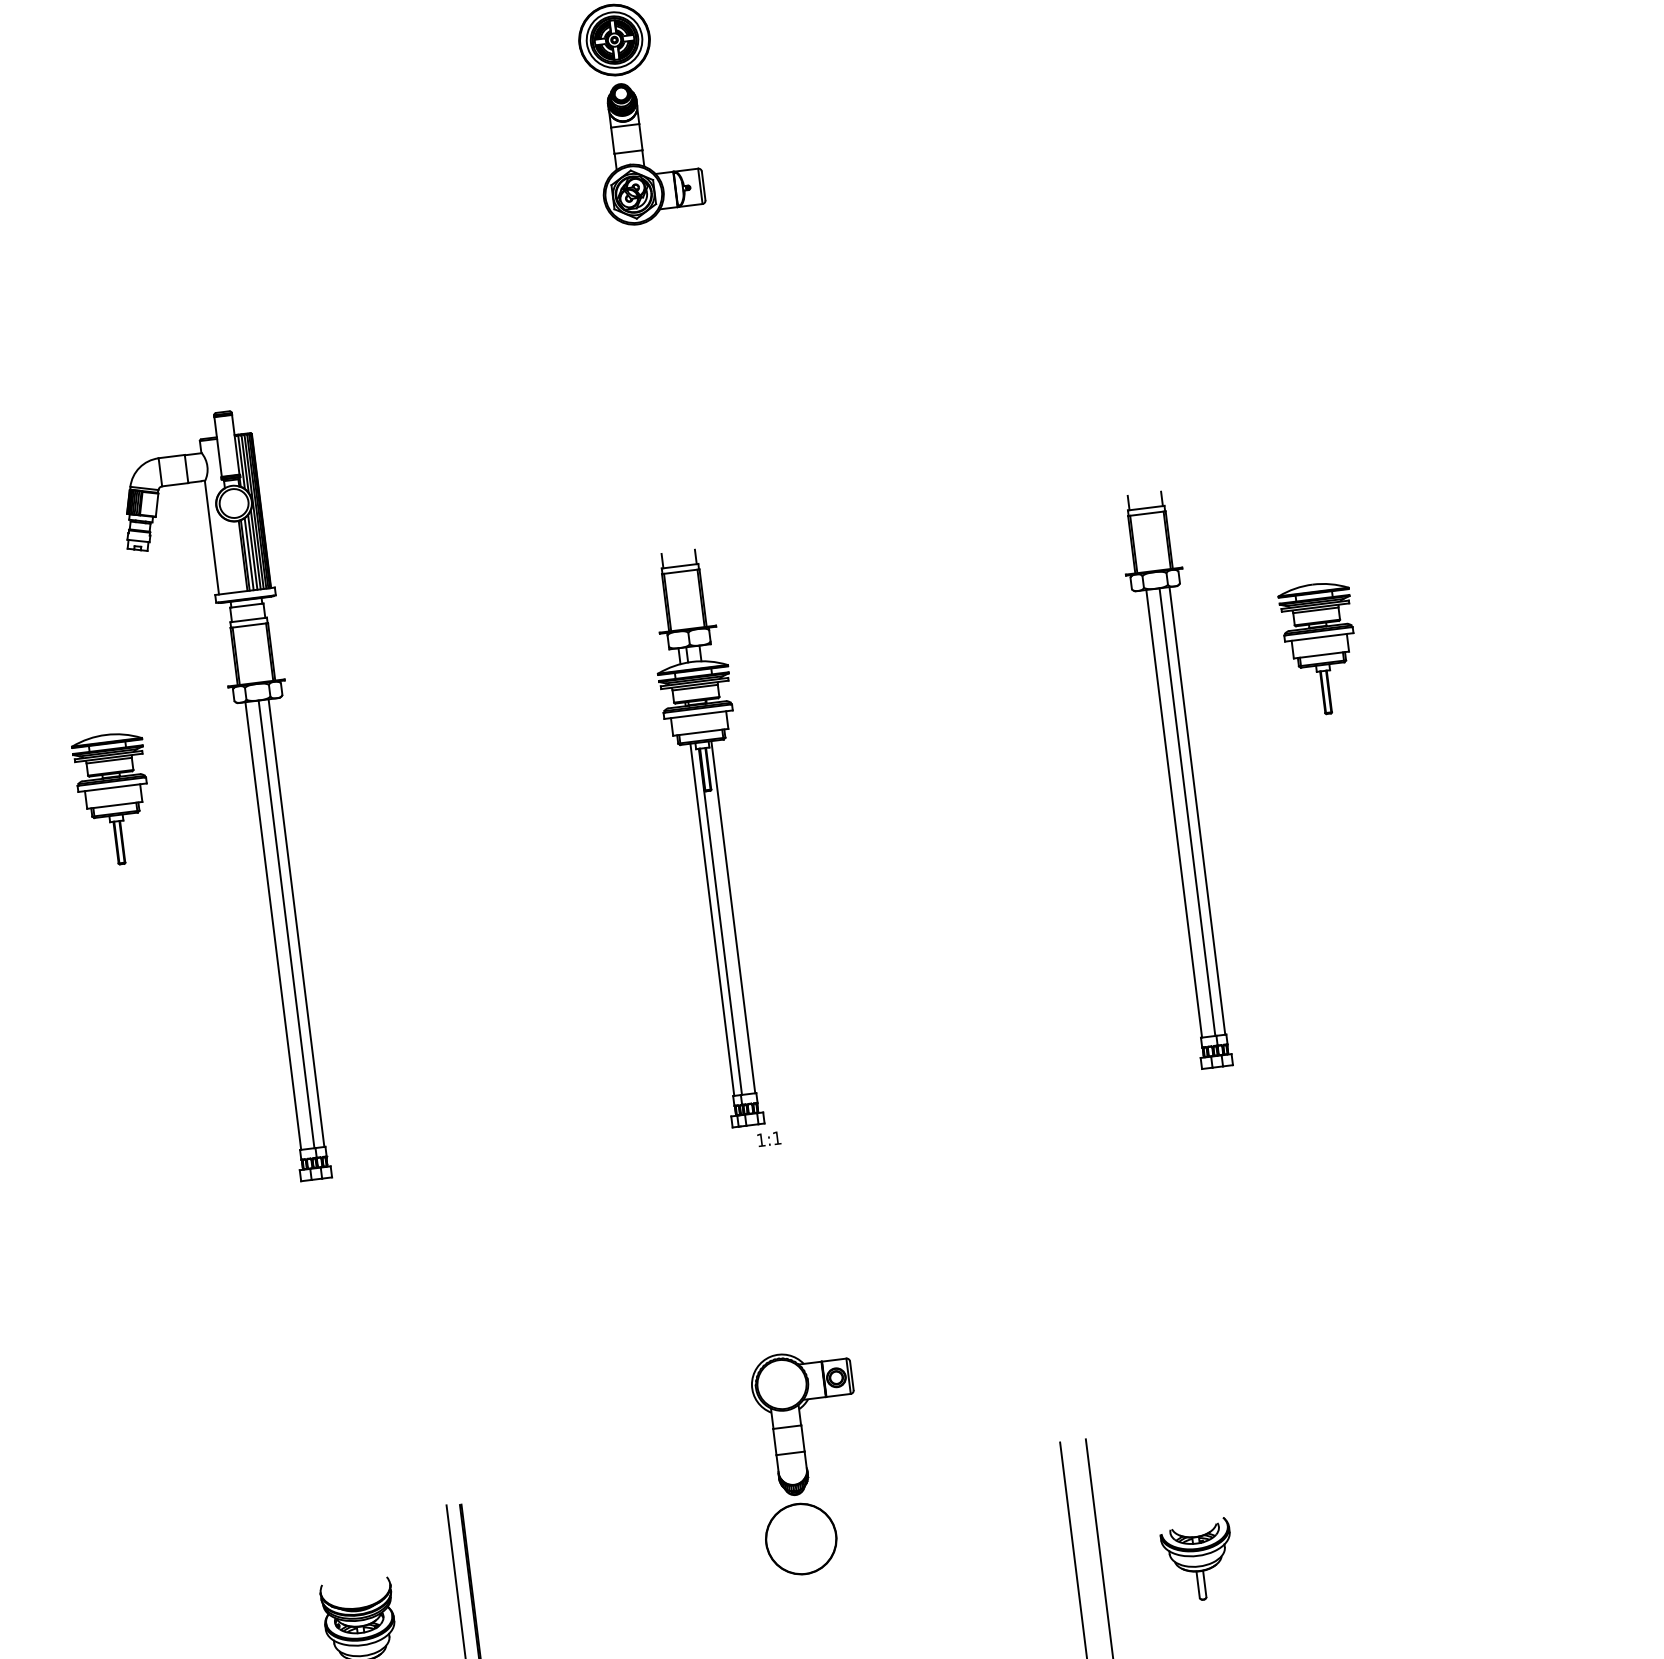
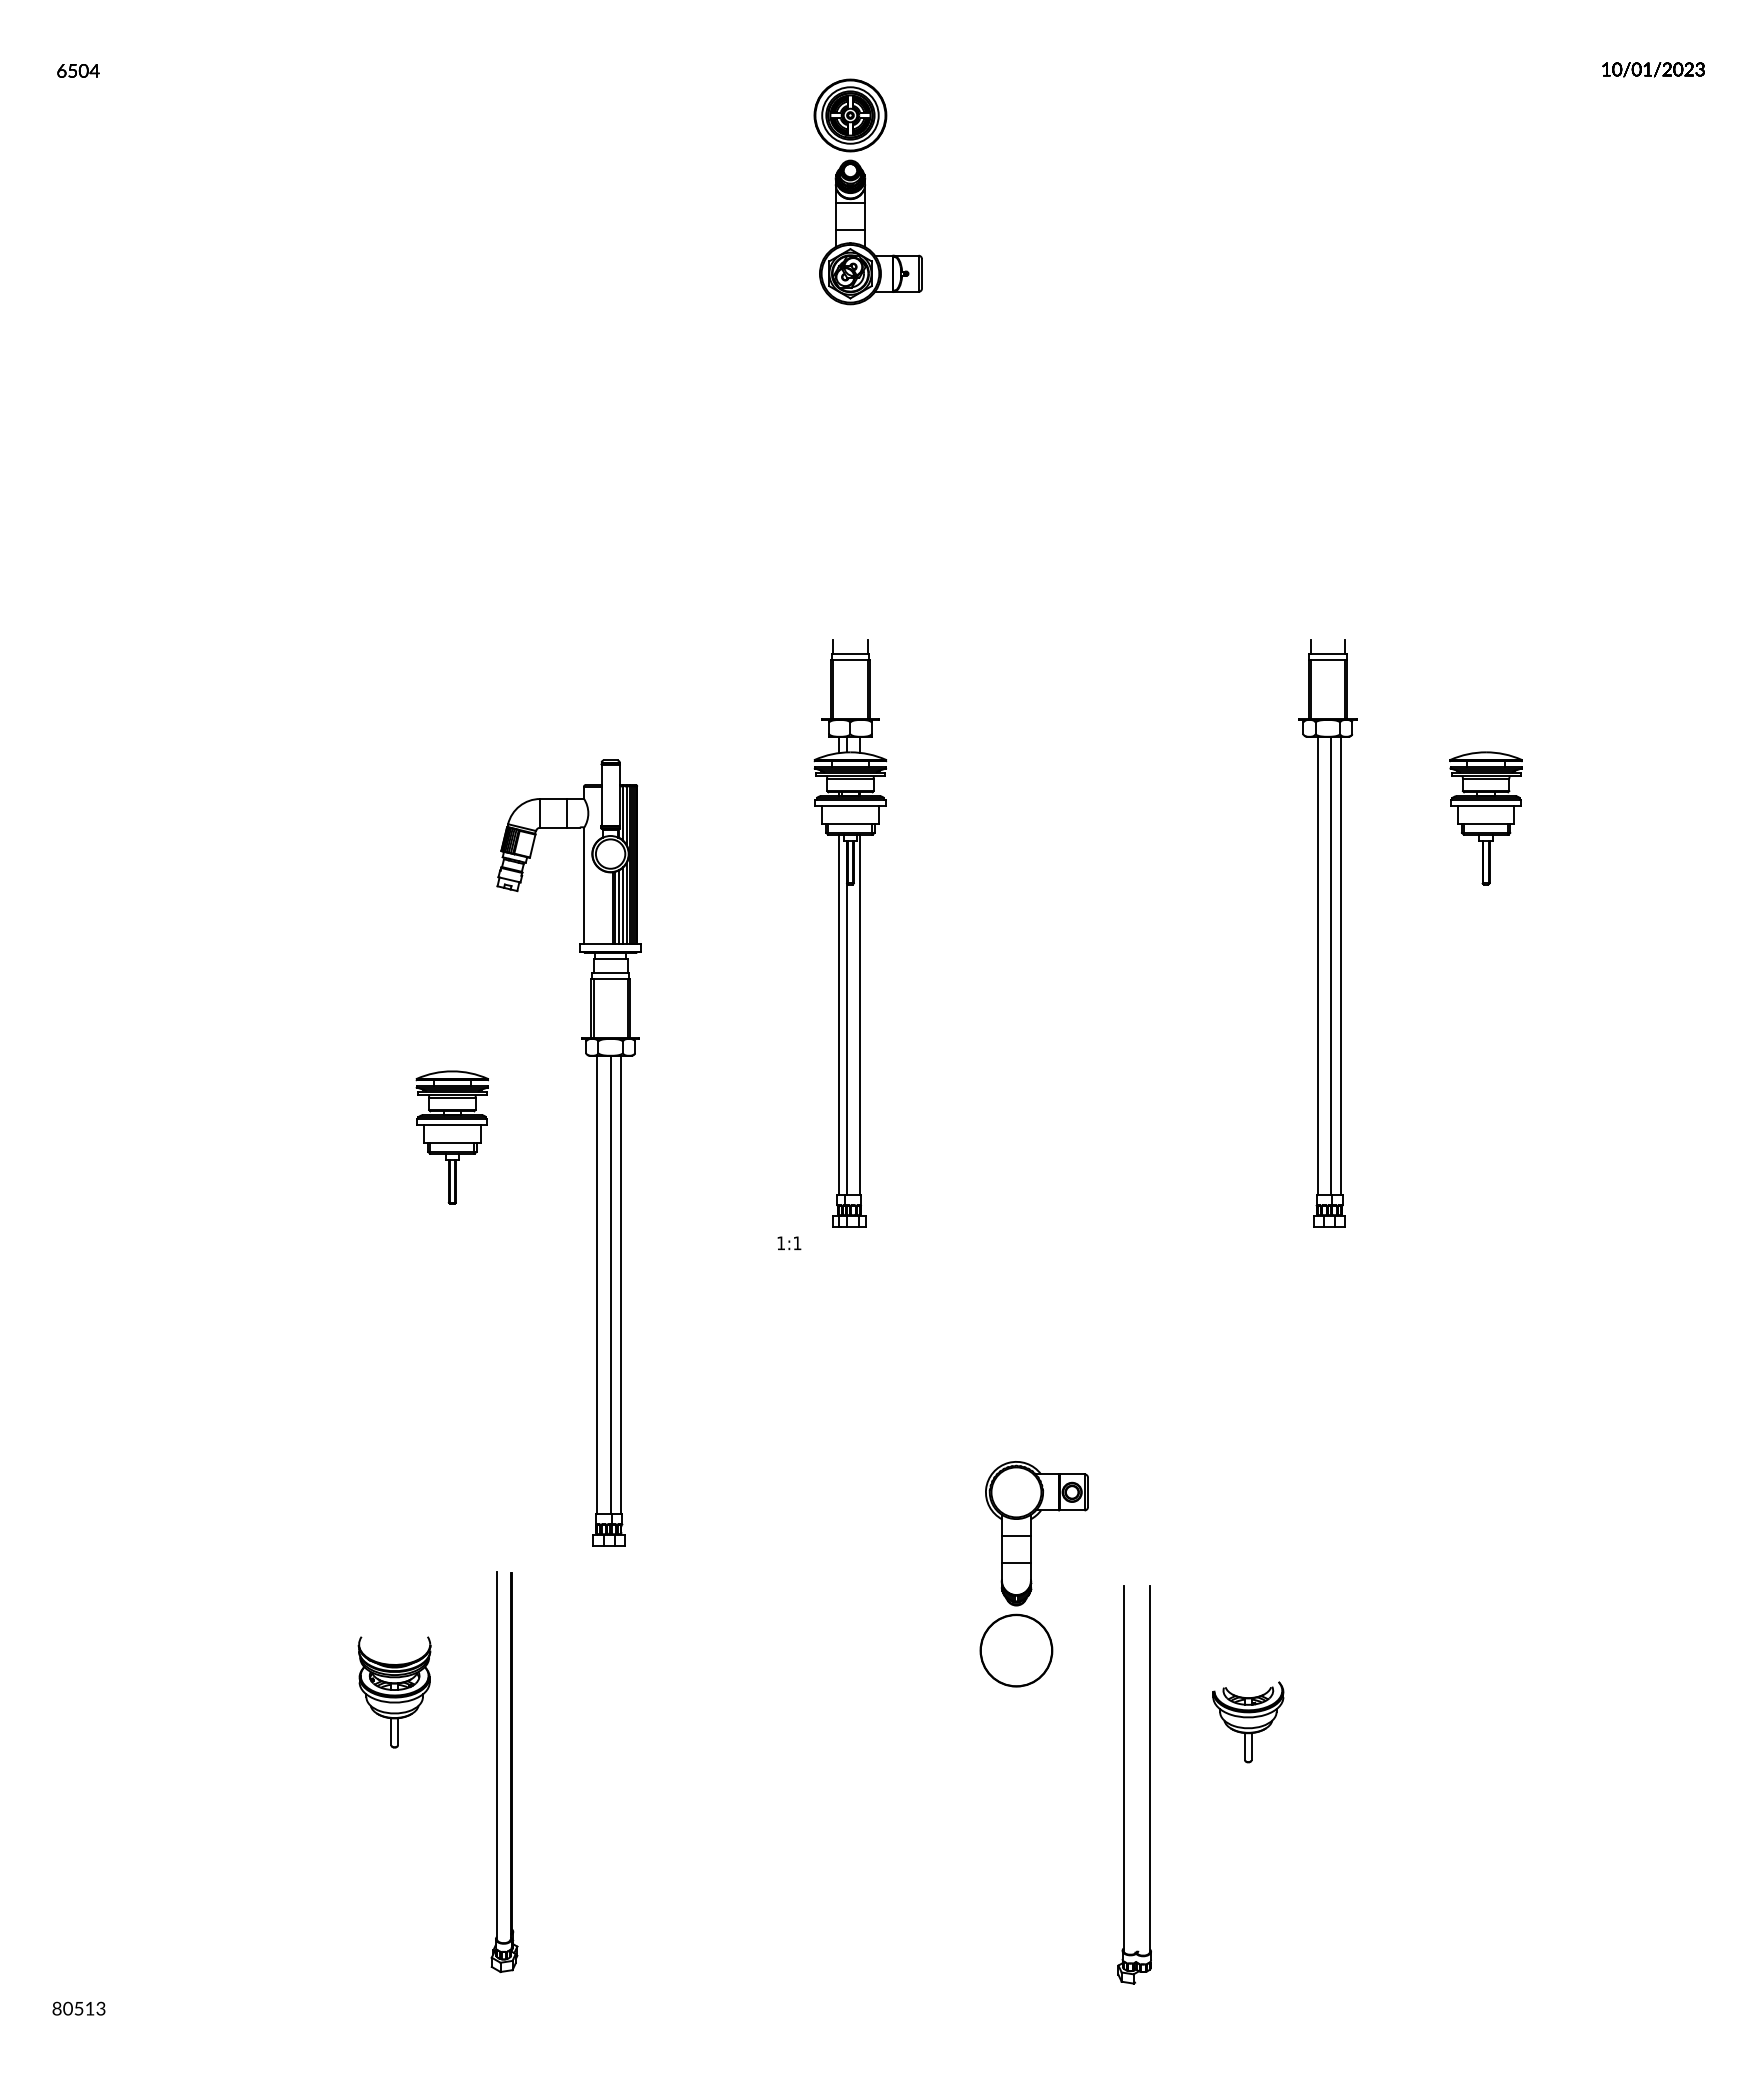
part: (143, 801) -> (481, 1143), moved
text: (769, 1138) -> (789, 1242), moved
part: (808, 1462) -> (1033, 1574), moved

